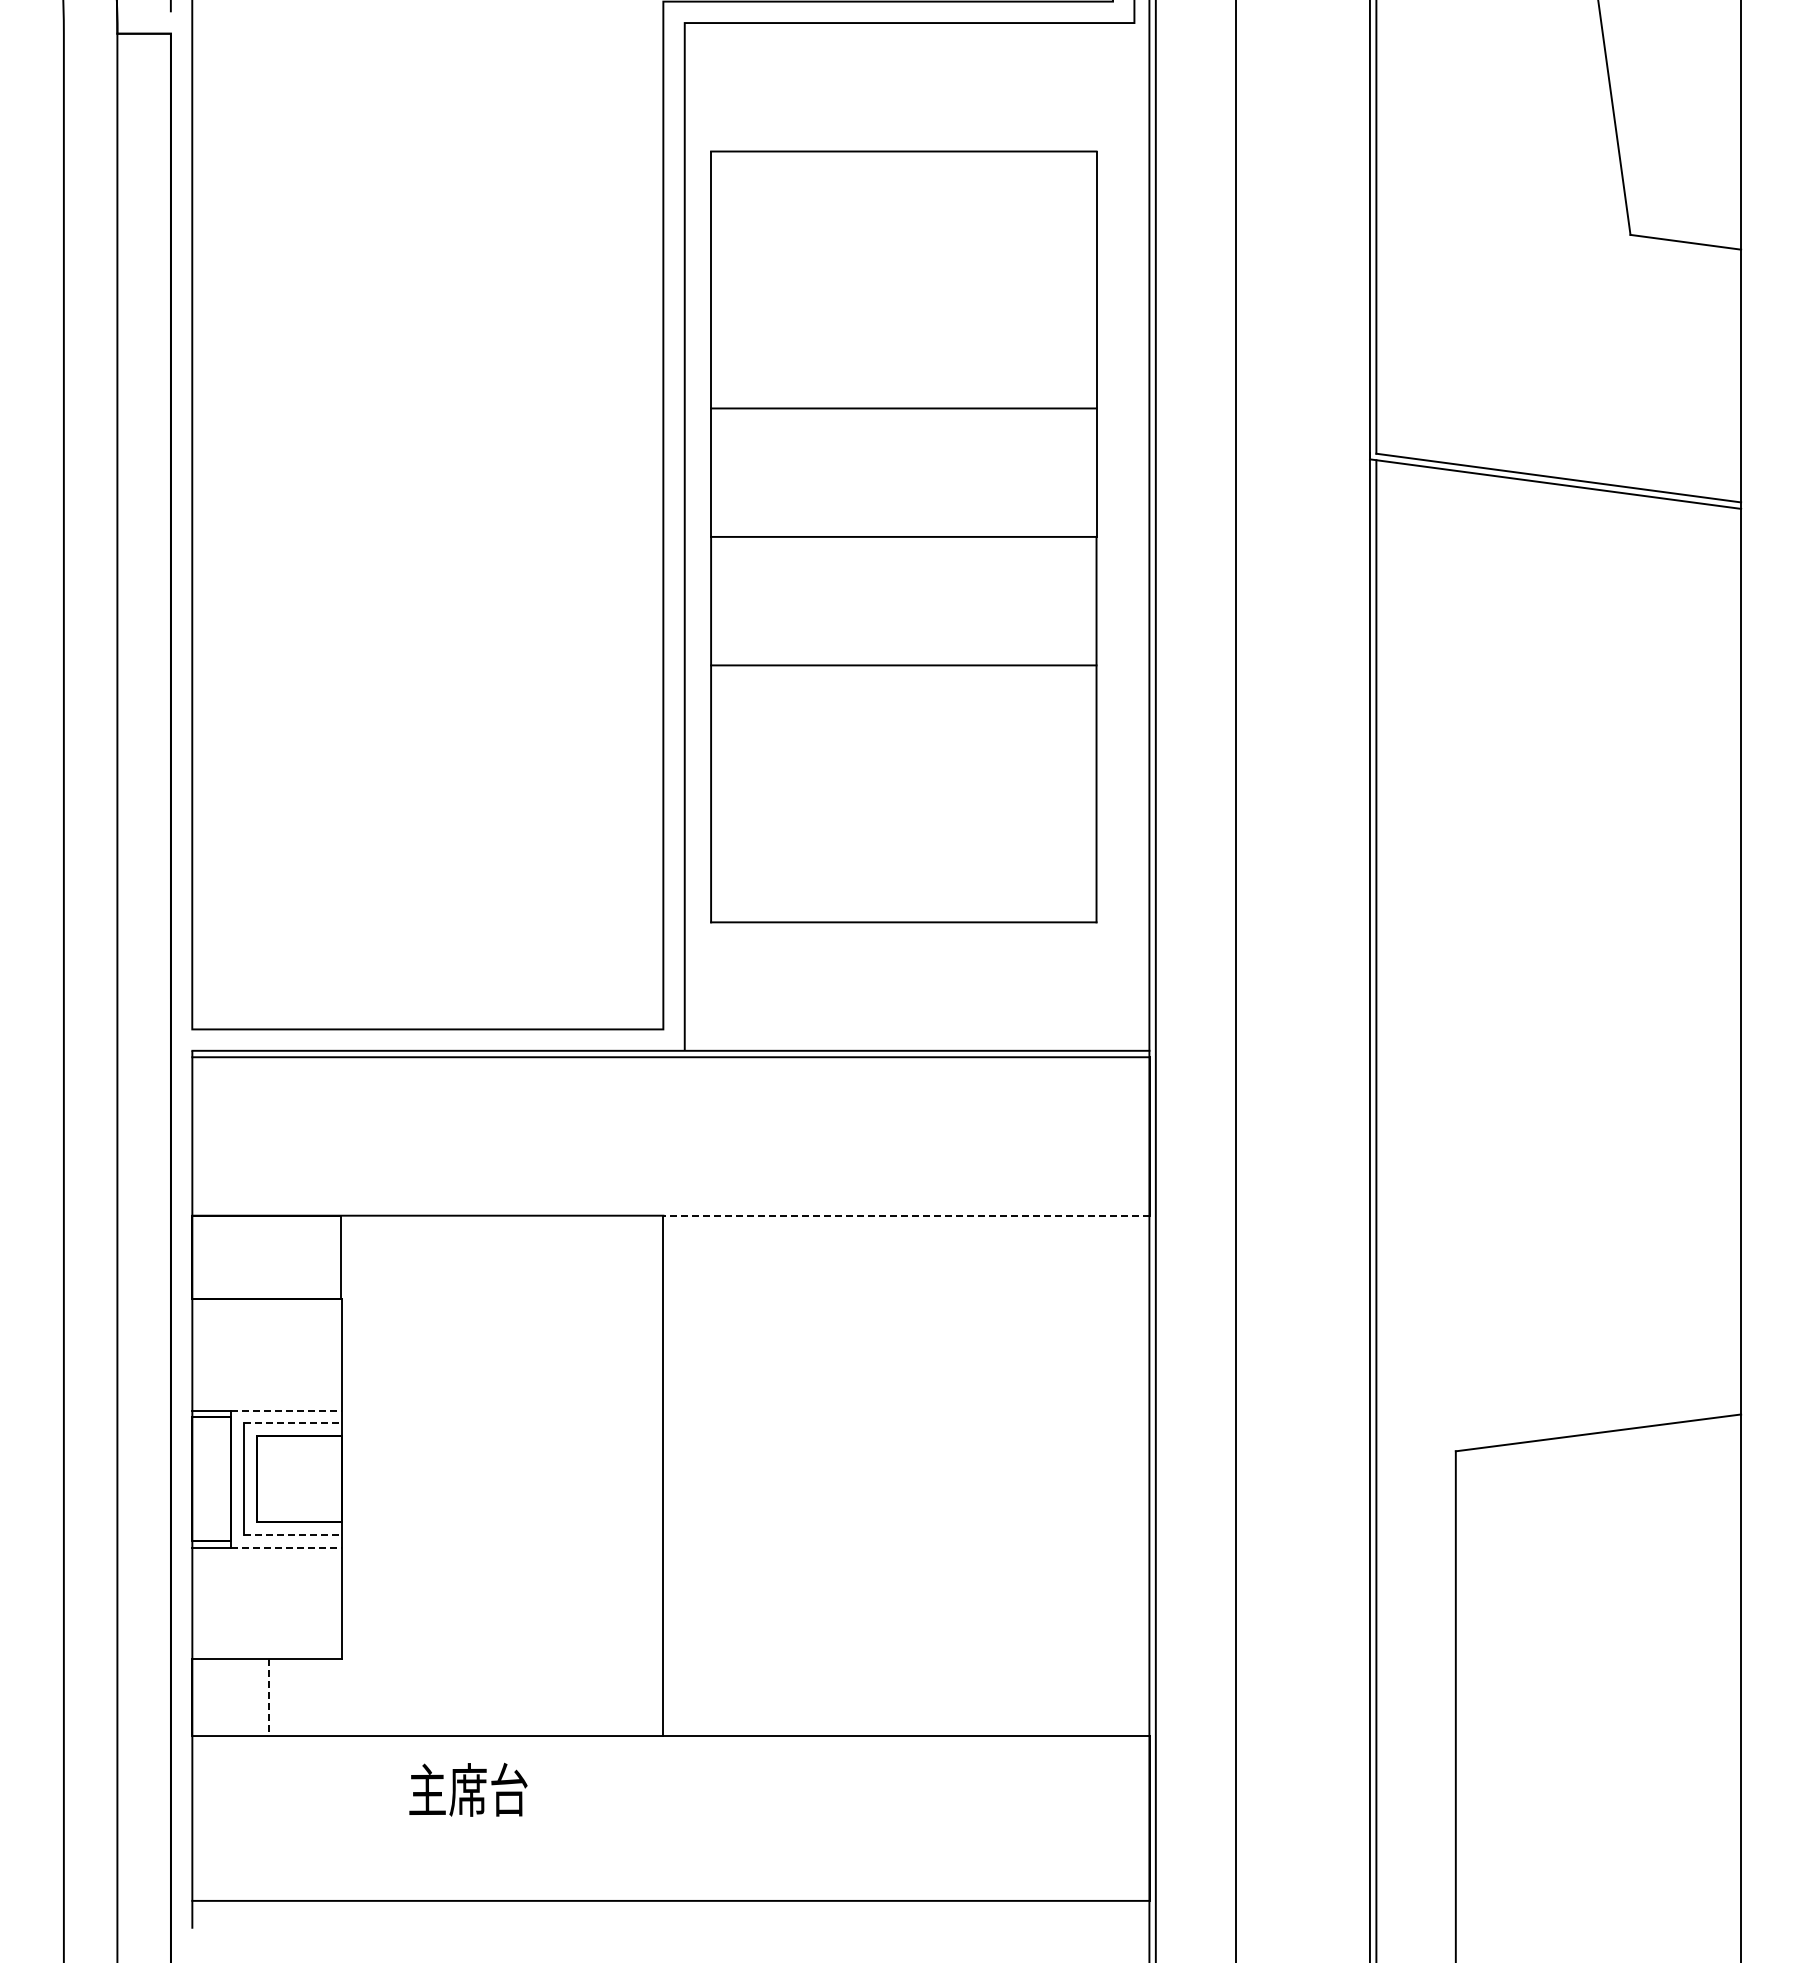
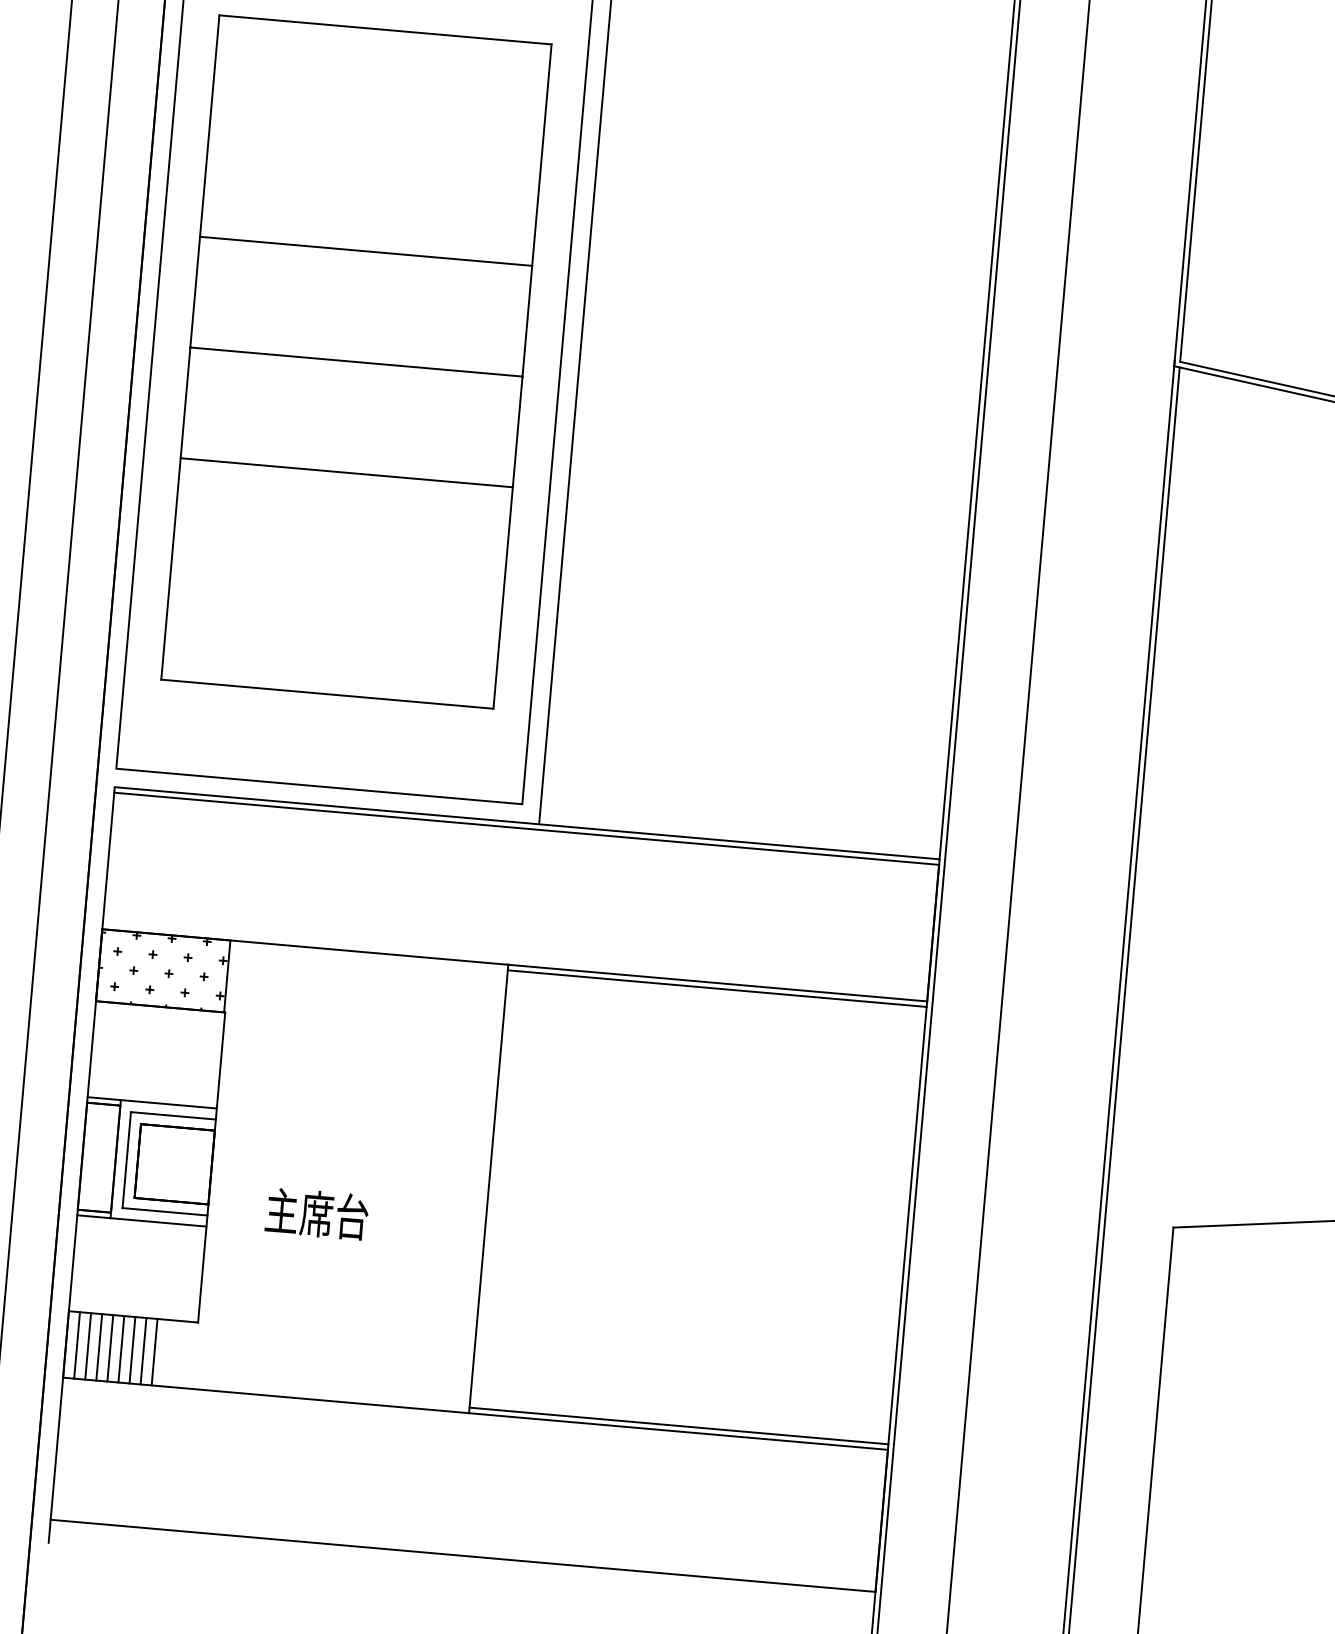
part: (903, 536) -> (356, 361), moved
line: (905, 1215) -> (716, 982), dashed -> solid
line: (906, 1222) -> (717, 988), added
hatch: (265, 1257) -> (162, 970), added
line: (286, 1410) -> (168, 1104), dashed -> solid
line: (293, 1423) -> (173, 1115), dashed -> solid
line: (293, 1534) -> (165, 1211), dashed -> solid
line: (286, 1547) -> (158, 1222), dashed -> solid
line: (205, 1697) -> (77, 1345), added
line: (218, 1697) -> (88, 1346), added
line: (230, 1697) -> (98, 1347), added
line: (243, 1697) -> (110, 1348), added
line: (256, 1697) -> (121, 1349), added
line: (269, 1697) -> (132, 1350), dashed -> solid
line: (282, 1697) -> (143, 1351), added
line: (295, 1697) -> (154, 1352), added
line: (906, 1729) -> (679, 1425), added
text: (468, 1789) -> (317, 1213), moved

